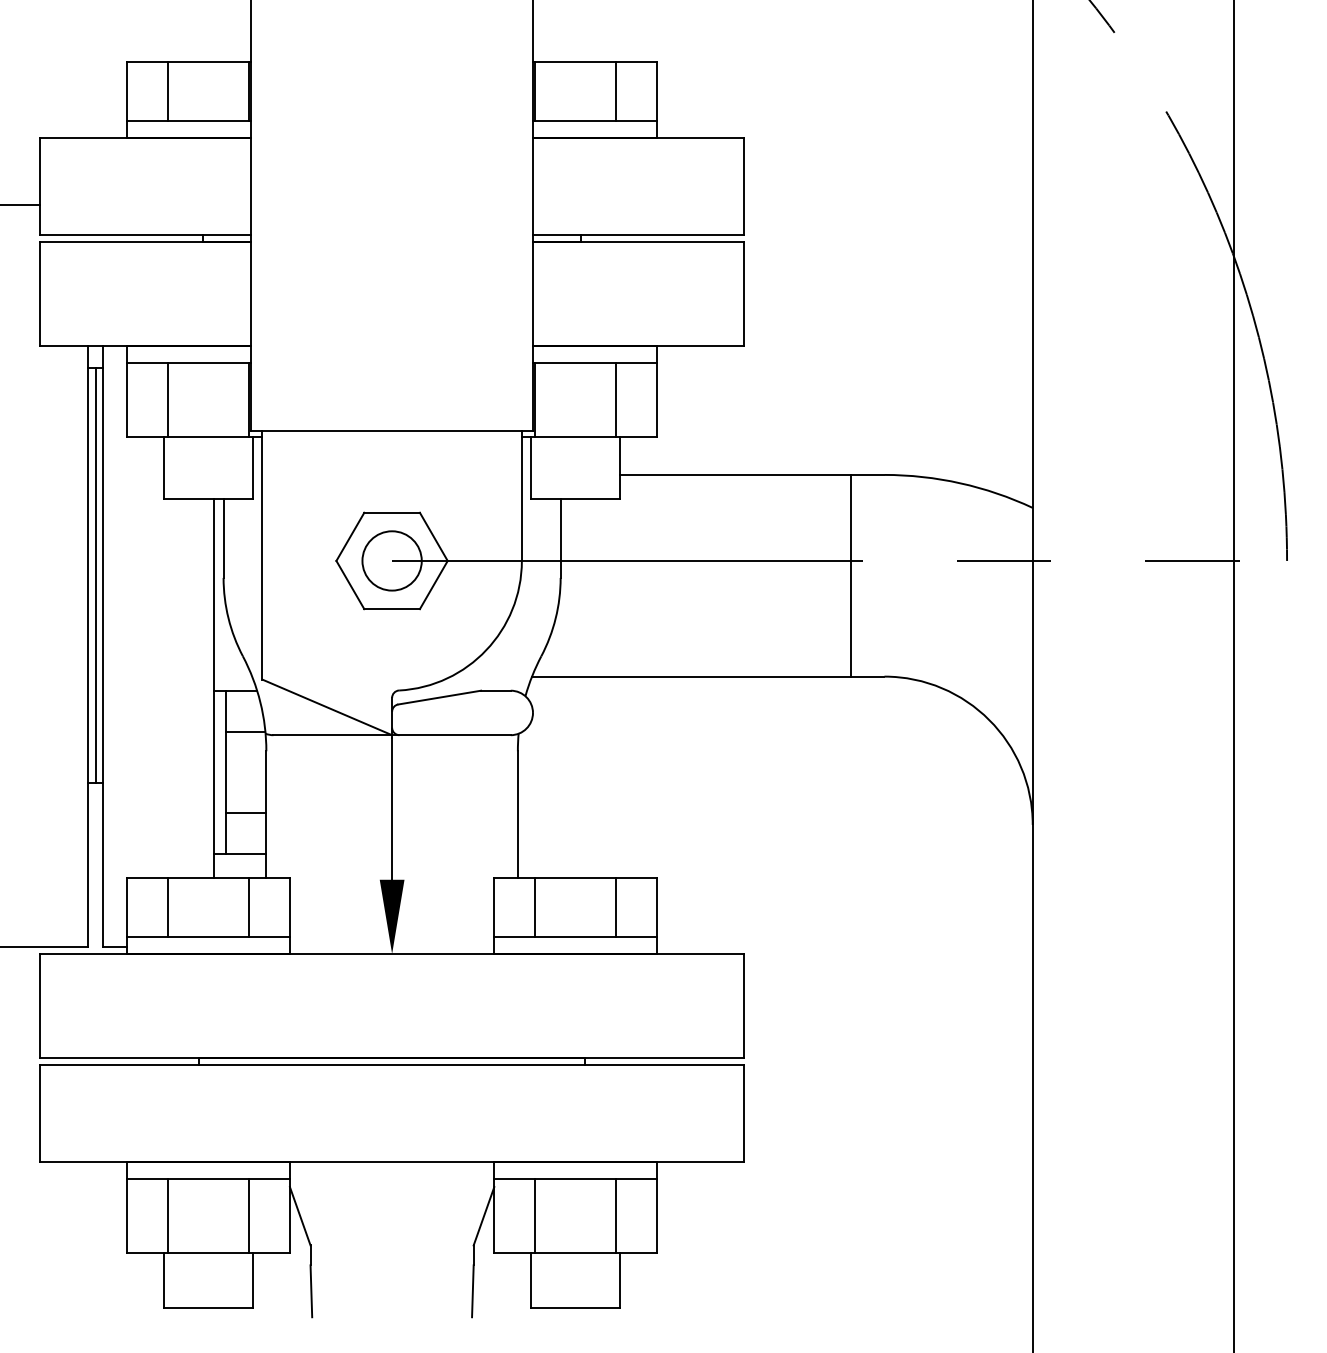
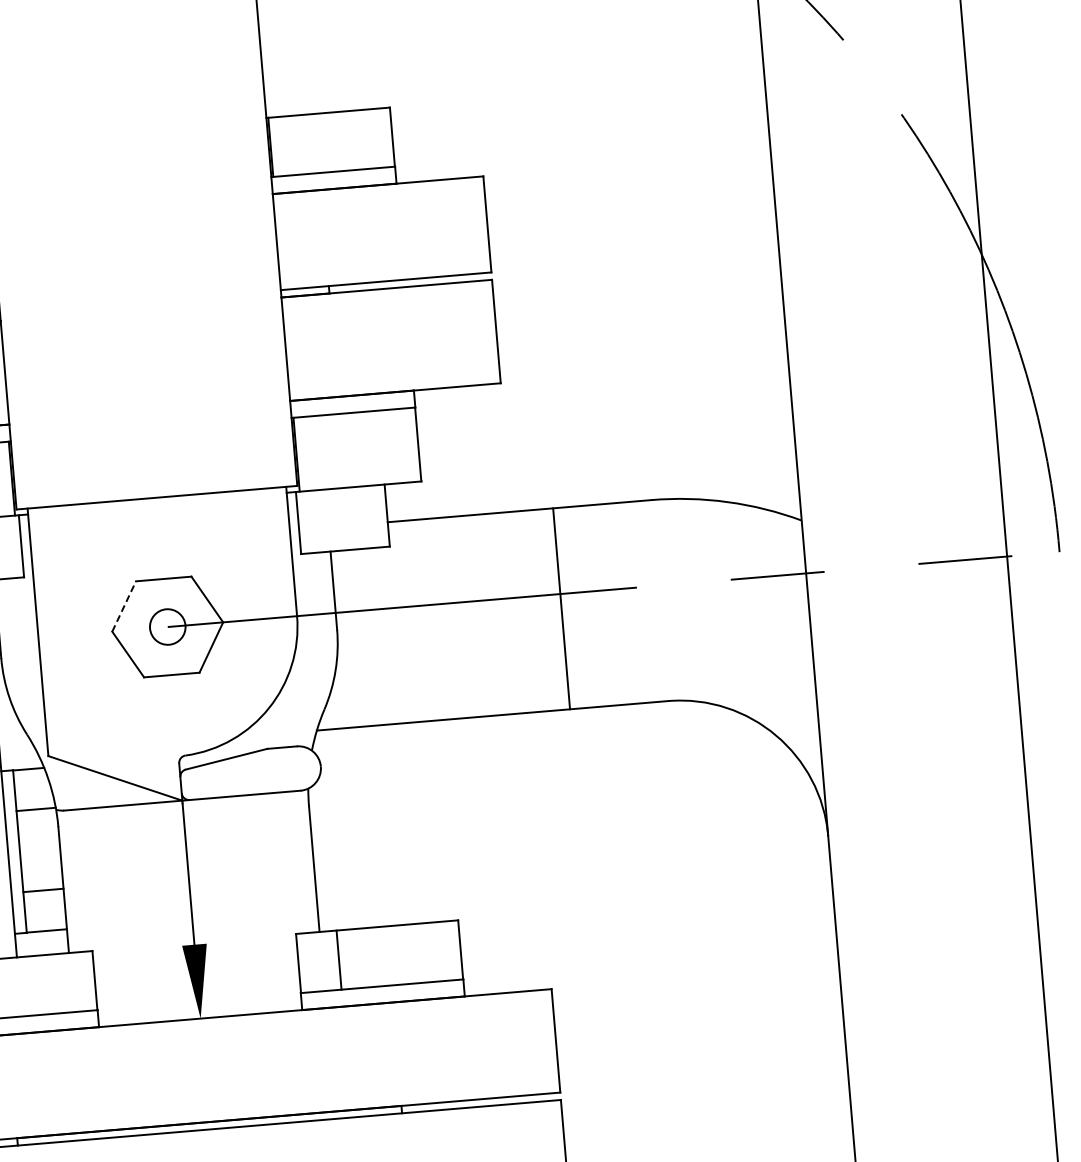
line: (616, 91) -> (352, 140), removed
line: (616, 399) -> (377, 447), removed
line: (350, 536) -> (124, 606), solid -> dashed
circle: (391, 560) -> (167, 626), size x0.6
line: (851, 575) -> (561, 608), moved
line: (249, 906) -> (54, 983), removed
line: (616, 906) -> (420, 952), removed

